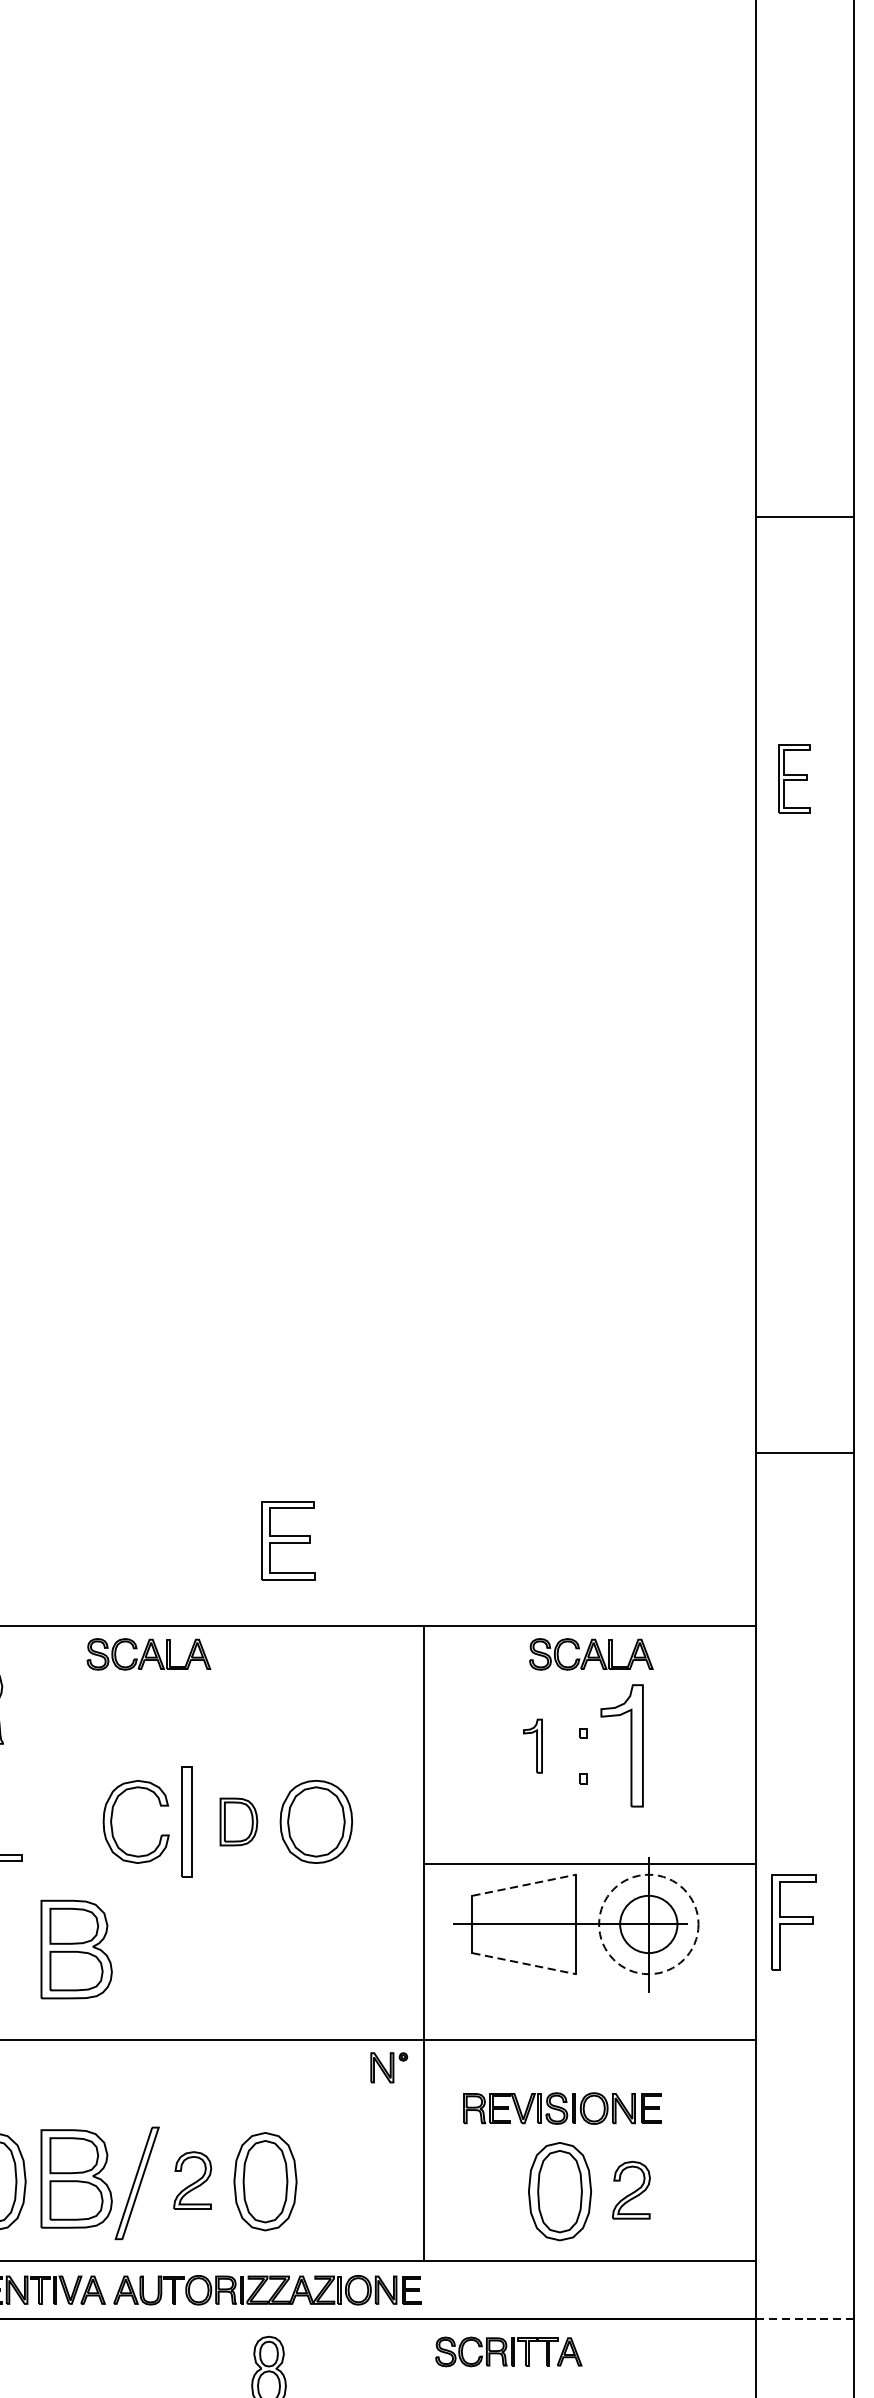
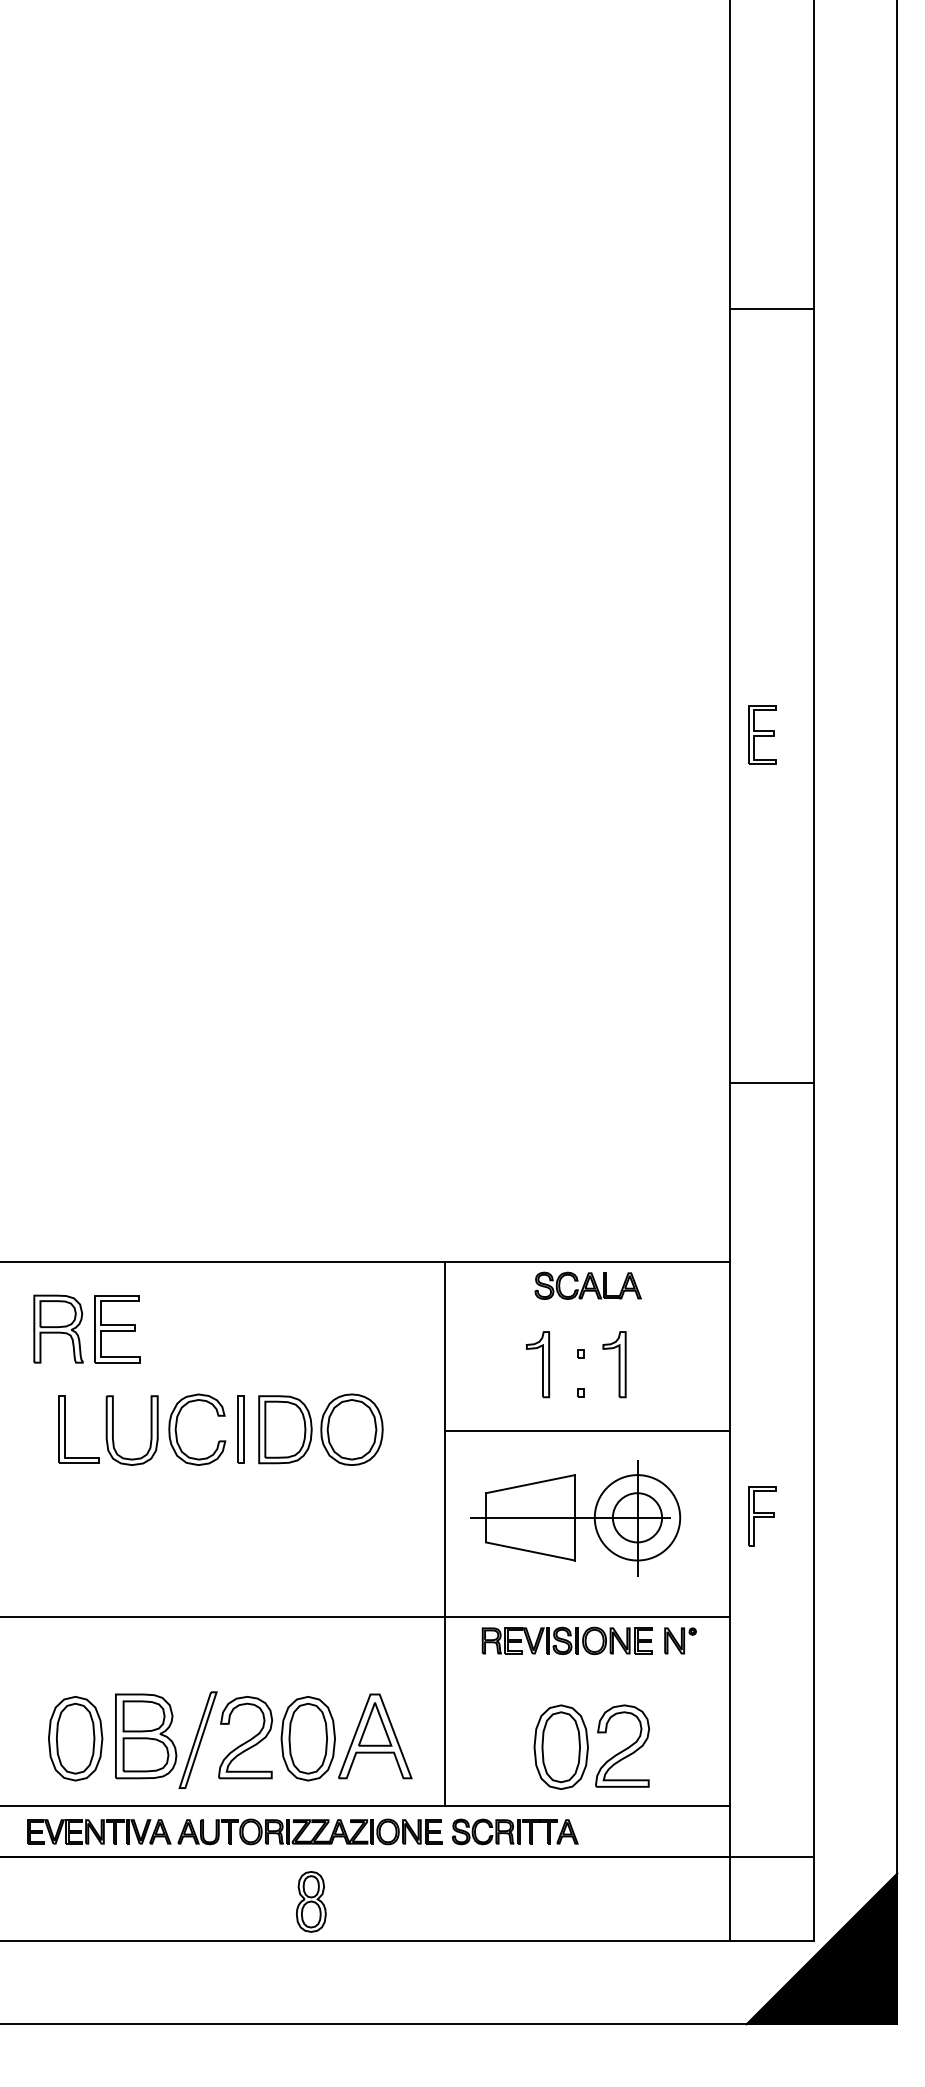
part: (794, 778) -> (762, 734), moved
line: (804, 1452) -> (771, 1082), moved
part: (289, 1541) -> (117, 1329), moved
part: (148, 1653) -> (207, 1285), removed
part: (532, 1745) -> (537, 1364), size x1.43
part: (622, 1745) -> (614, 1364), size x0.62
part: (186, 1821) -> (240, 1429), size x0.71
part: (238, 1821) -> (285, 1429), size x1.67
part: (38, 1822) -> (113, 1430), added
line: (589, 1864) -> (586, 1431), moved
line: (524, 1885) -> (530, 1484), dashed -> solid
part: (794, 1922) -> (762, 1516), size x0.71
circle: (648, 1924) -> (637, 1517), dashed -> solid
part: (77, 1949) -> (146, 1539), removed
line: (524, 1963) -> (530, 1551), dashed -> solid
part: (389, 2067) -> (680, 1640), moved
part: (561, 2108) -> (566, 1640), moved
part: (343, 2179) -> (375, 1736), added
part: (192, 2180) -> (245, 1737), size x1.67
part: (631, 2189) -> (622, 1745), size x1.67
line: (804, 2318) -> (771, 1856), dashed -> solid
part: (509, 2351) -> (515, 1831), moved

